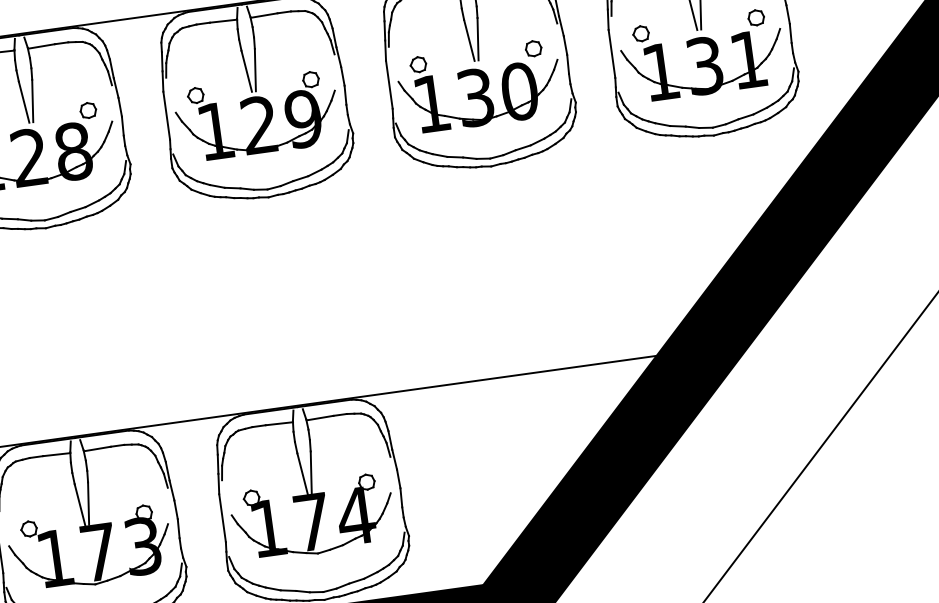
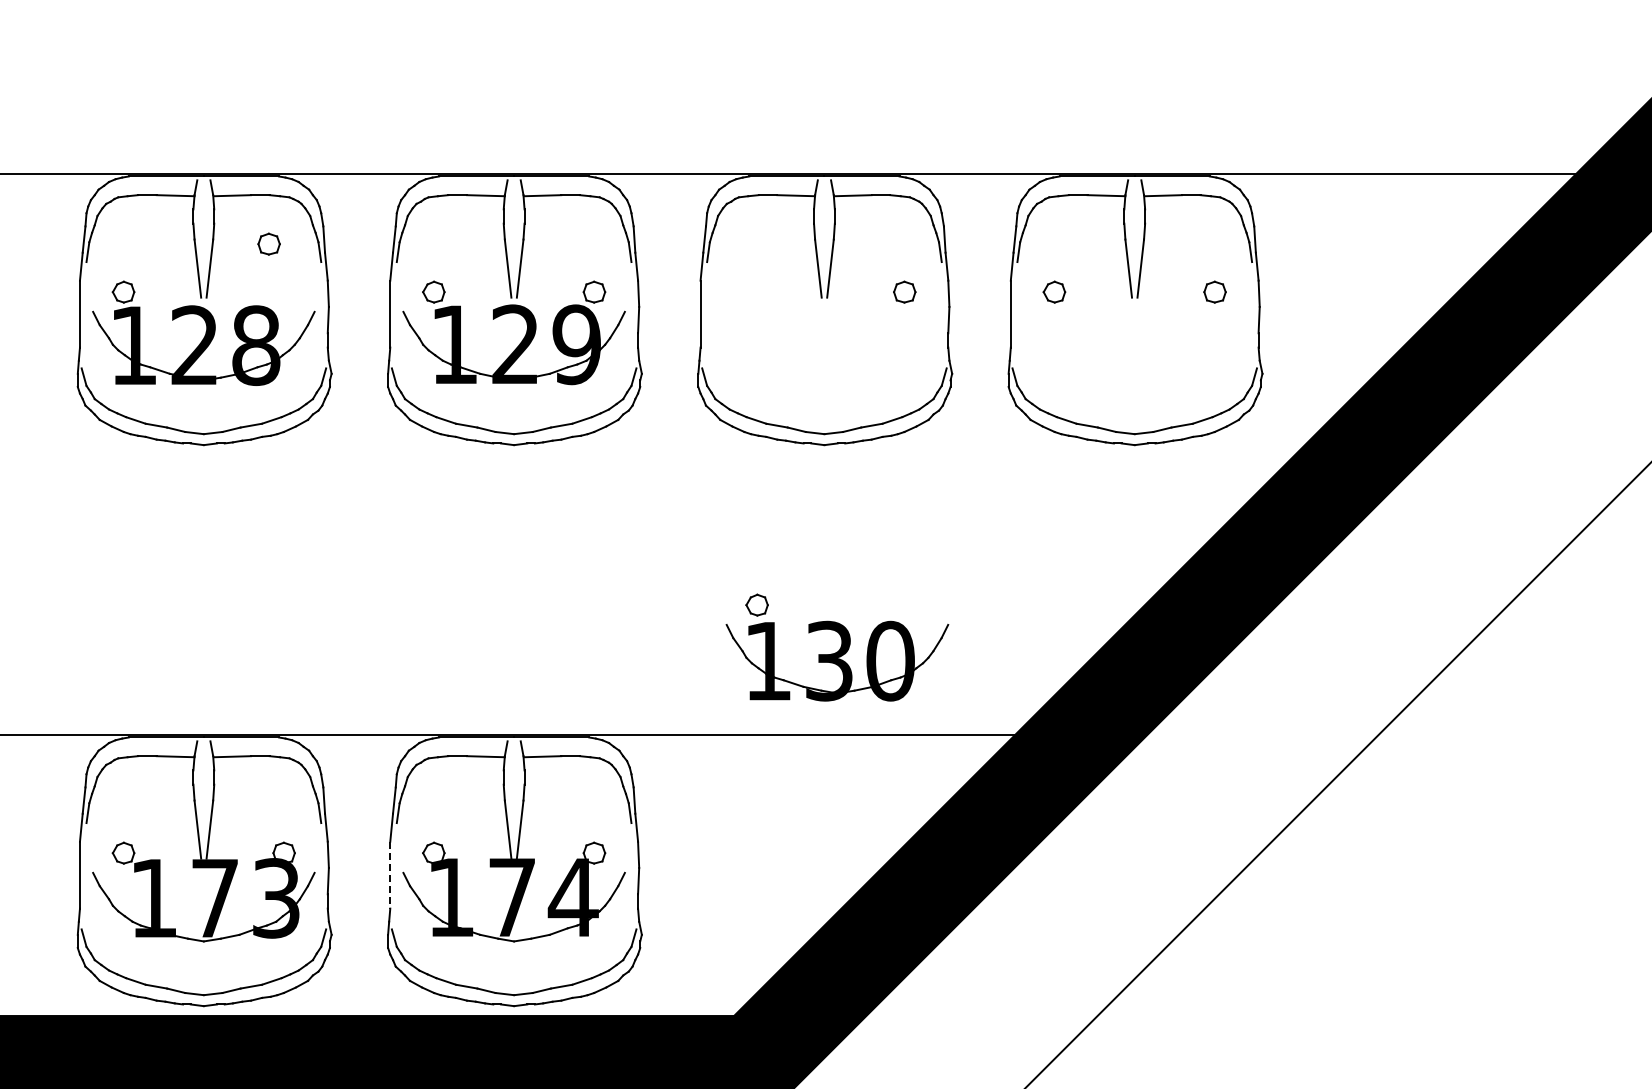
part: (704, 65) -> (1134, 347), removed
part: (480, 87) -> (837, 647), moved
part: (87, 110) -> (268, 243), moved
line: (222, 518) -> (390, 875), solid -> dashed

